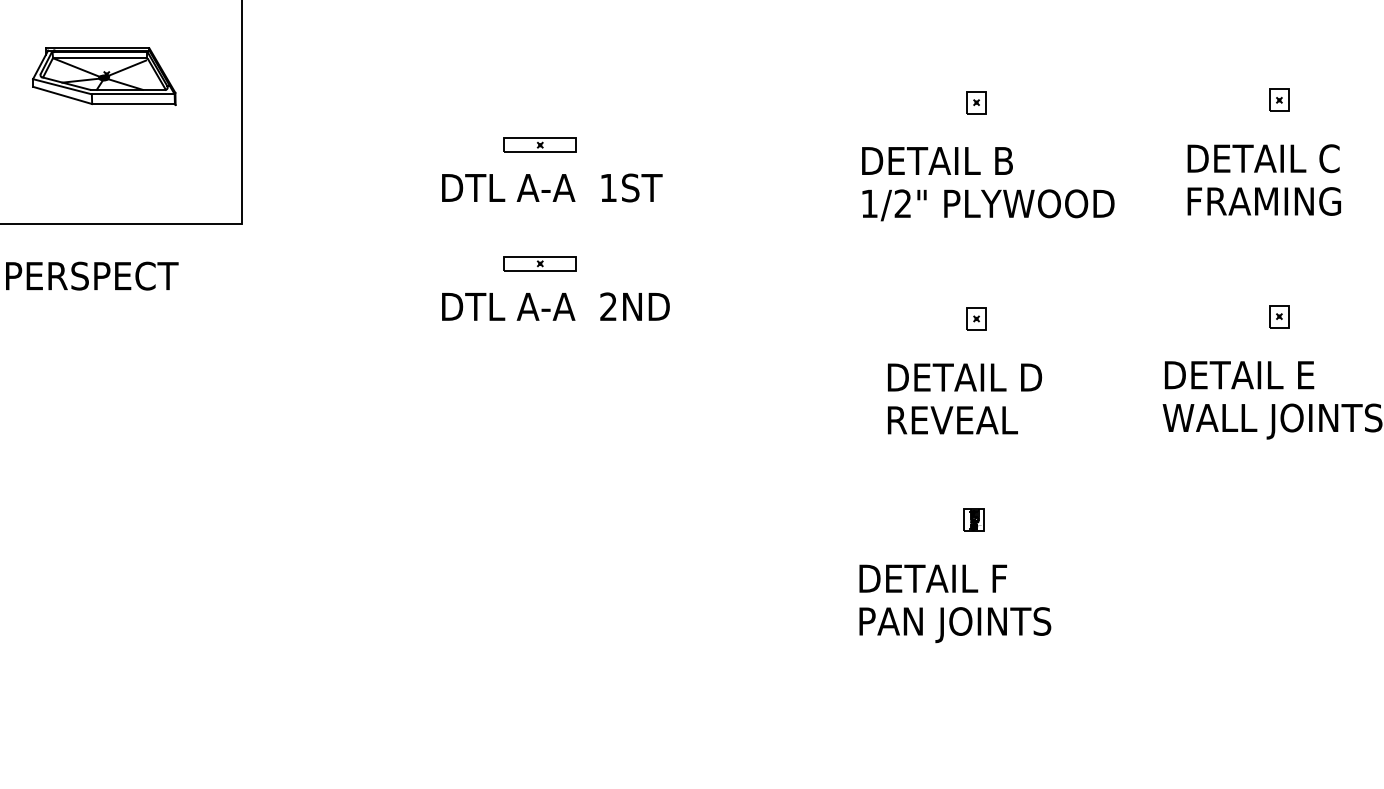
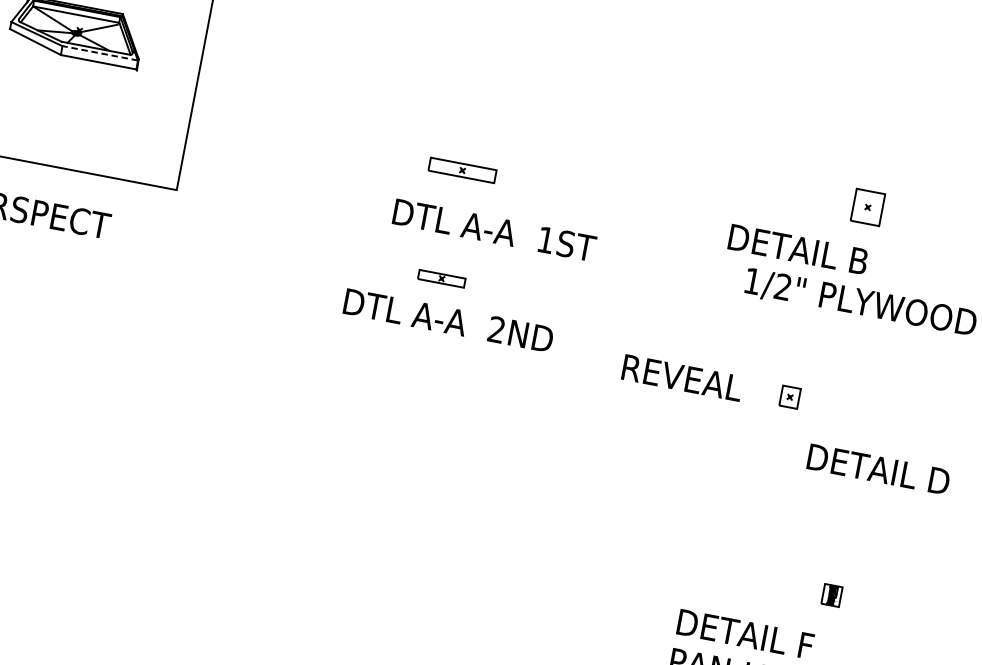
line: (133, 94) -> (100, 53), solid -> dashed
part: (976, 102) -> (867, 207), size x1.6
text: (937, 160) -> (798, 249), moved
text: (552, 187) -> (494, 229), moved
part: (539, 263) -> (441, 278), size x0.7
part: (976, 318) -> (790, 396), moved
text: (964, 377) -> (878, 469), moved
text: (952, 420) -> (682, 378), moved
part: (973, 519) -> (831, 594), moved

